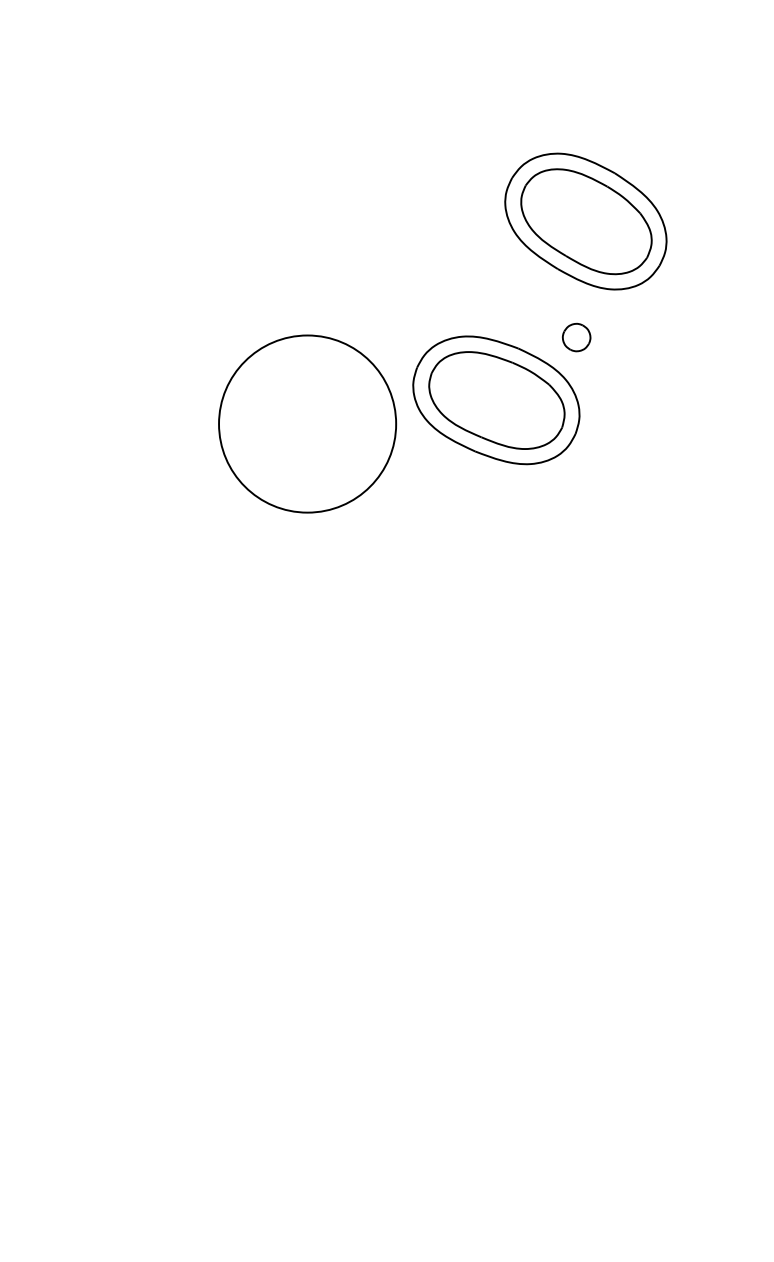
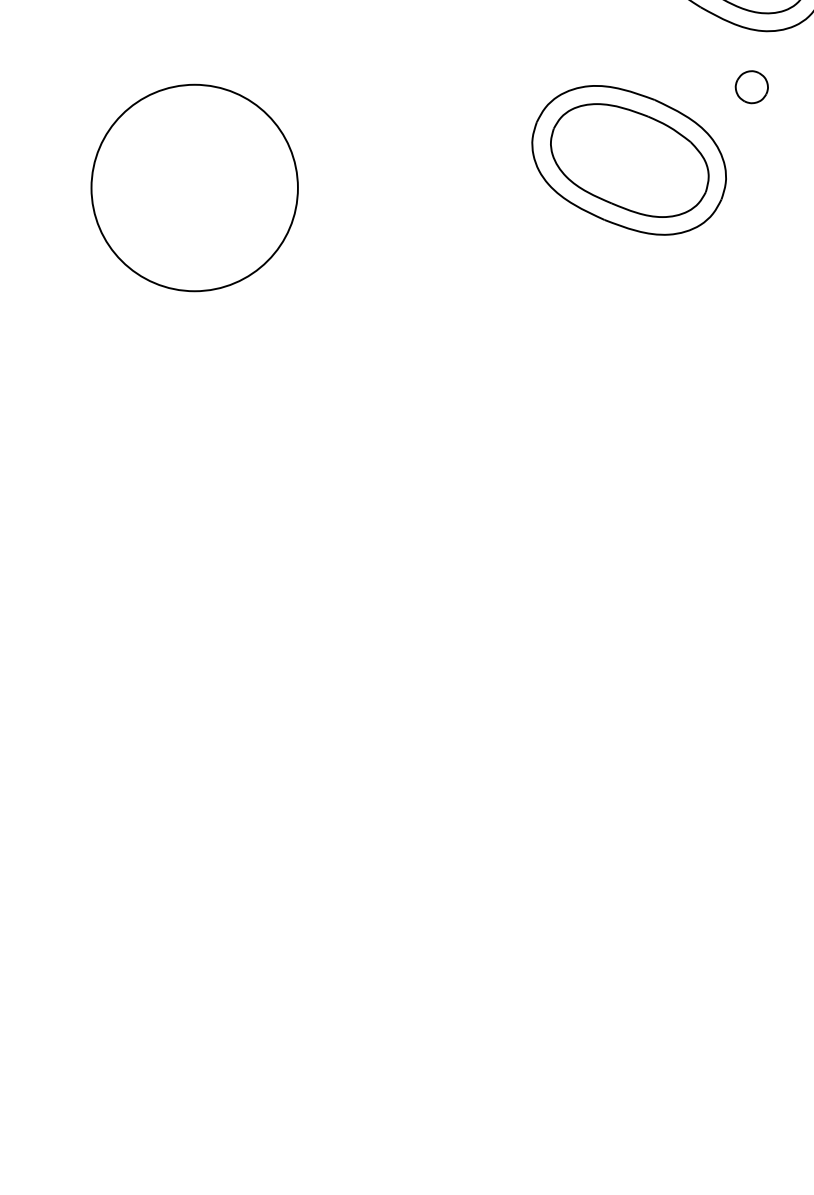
part: (576, 337) -> (751, 87), moved
circle: (307, 423) -> (194, 187), moved

